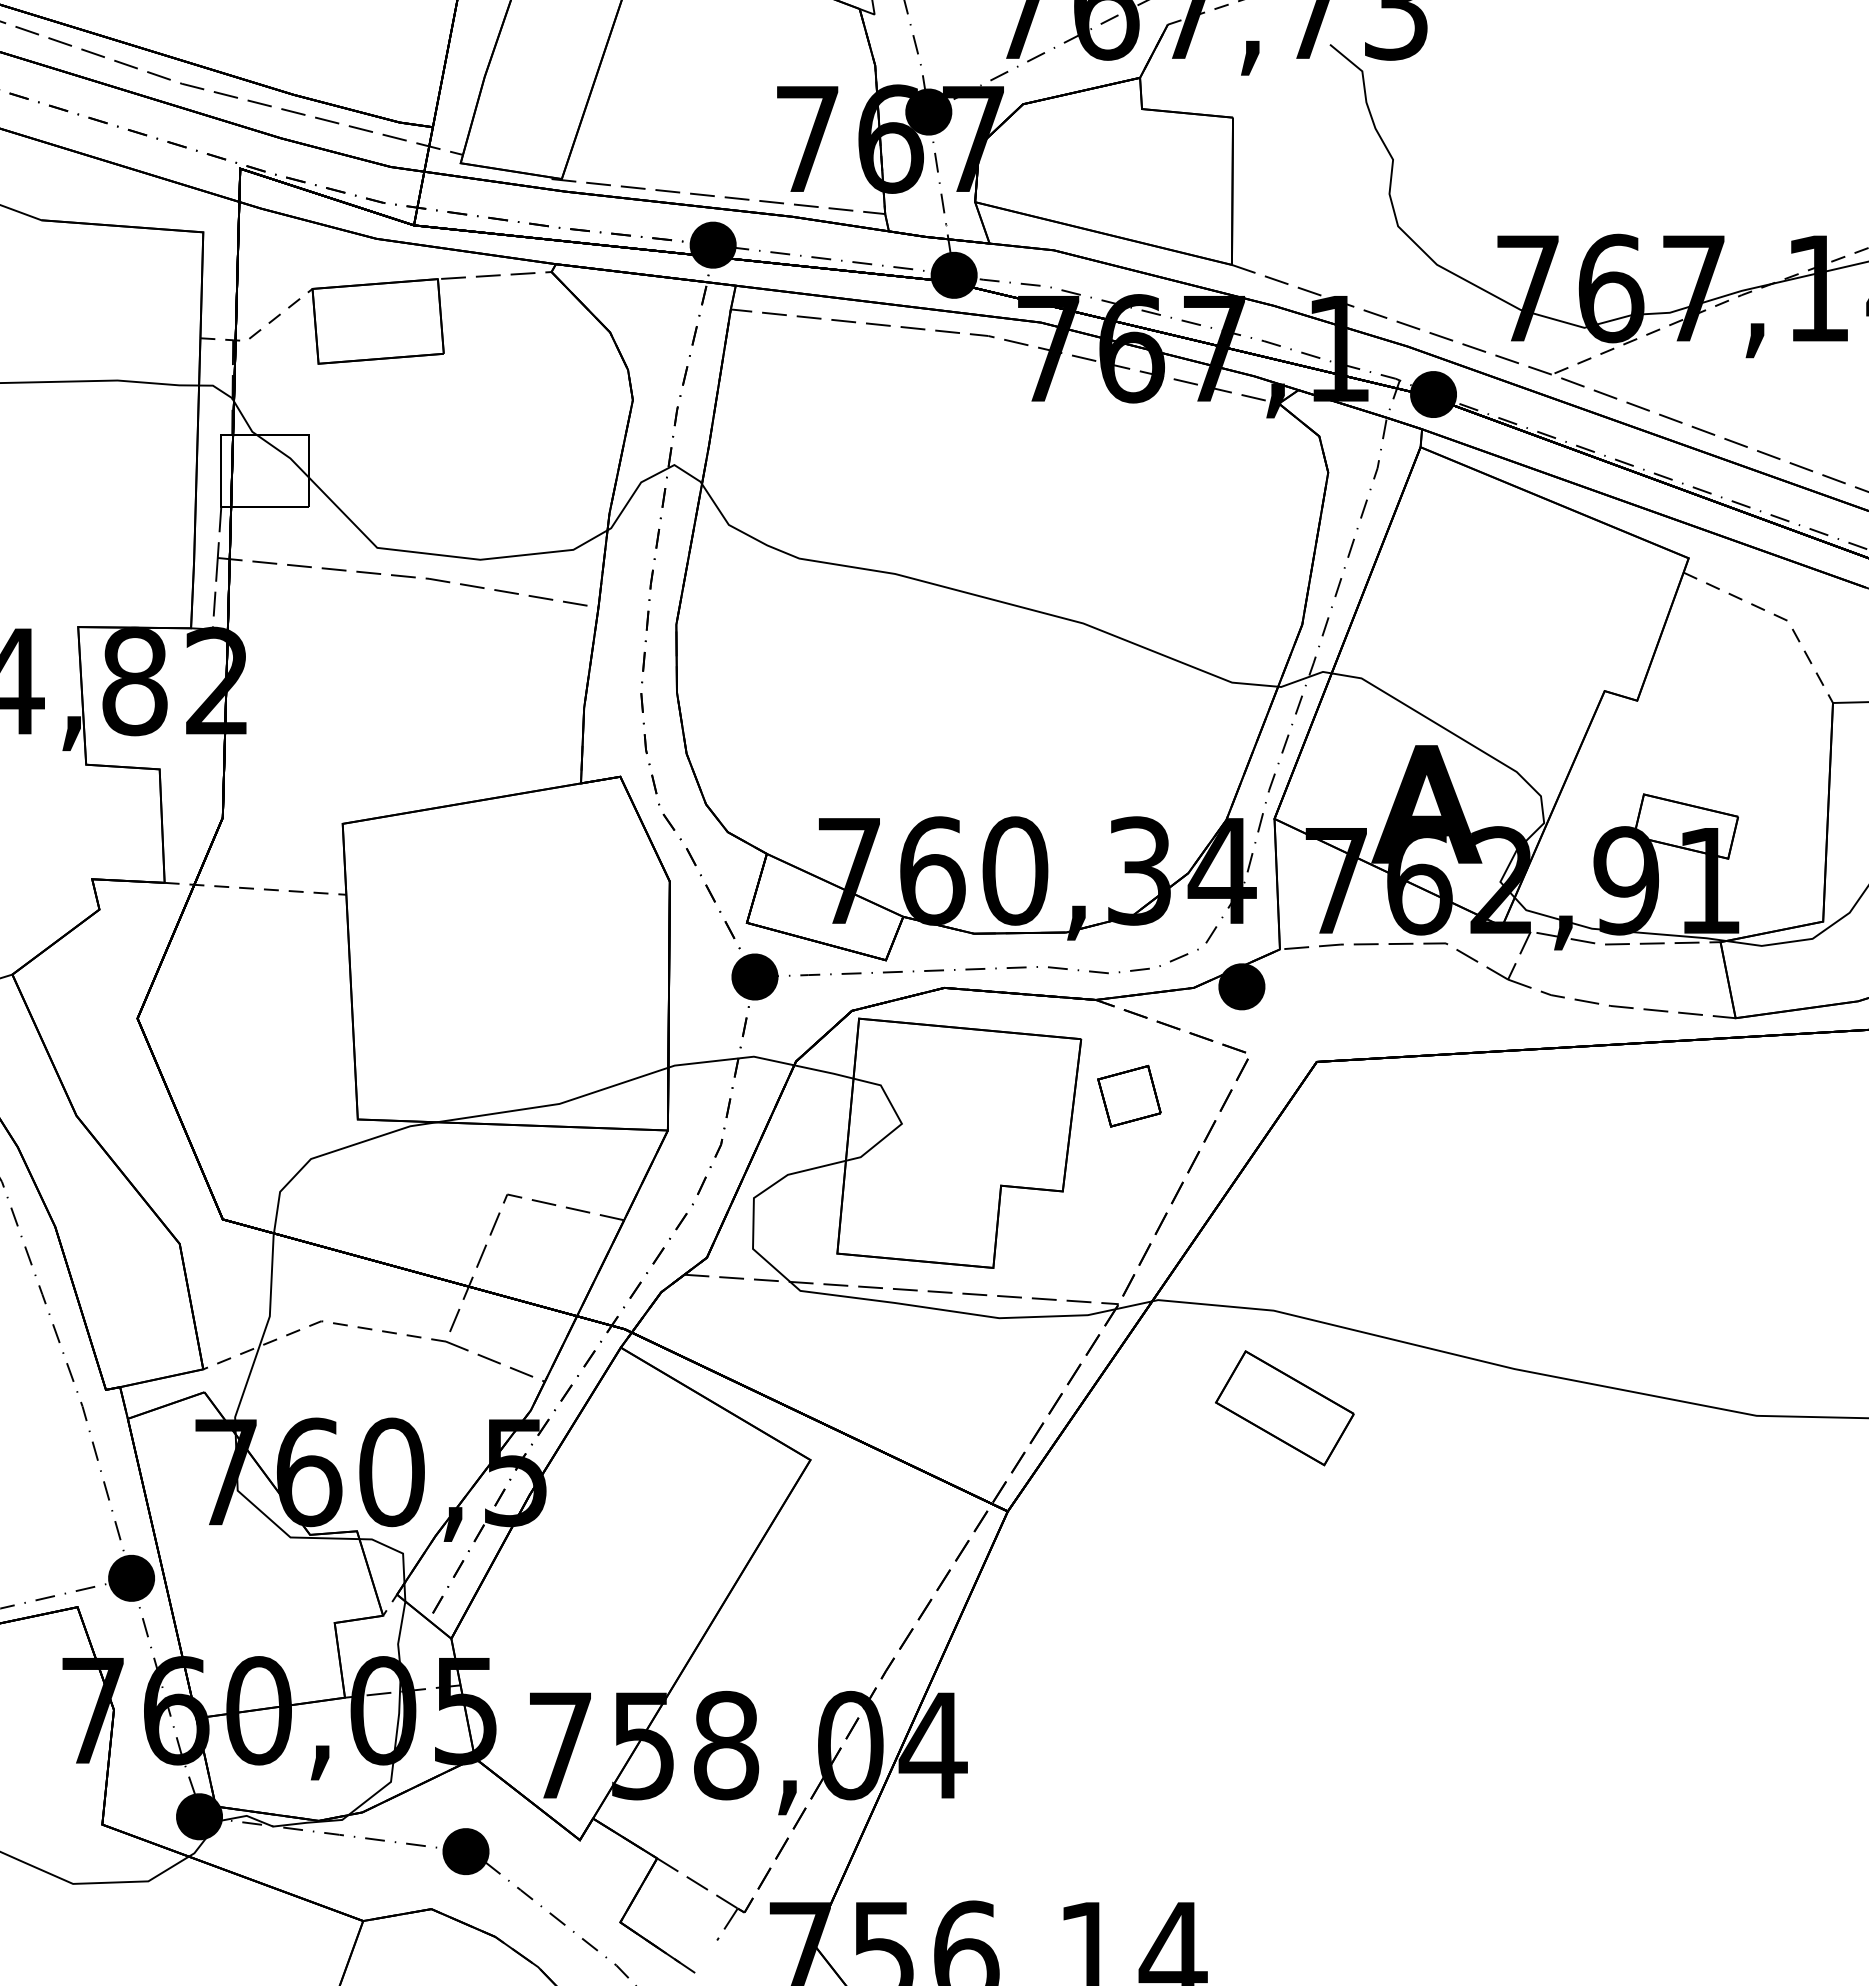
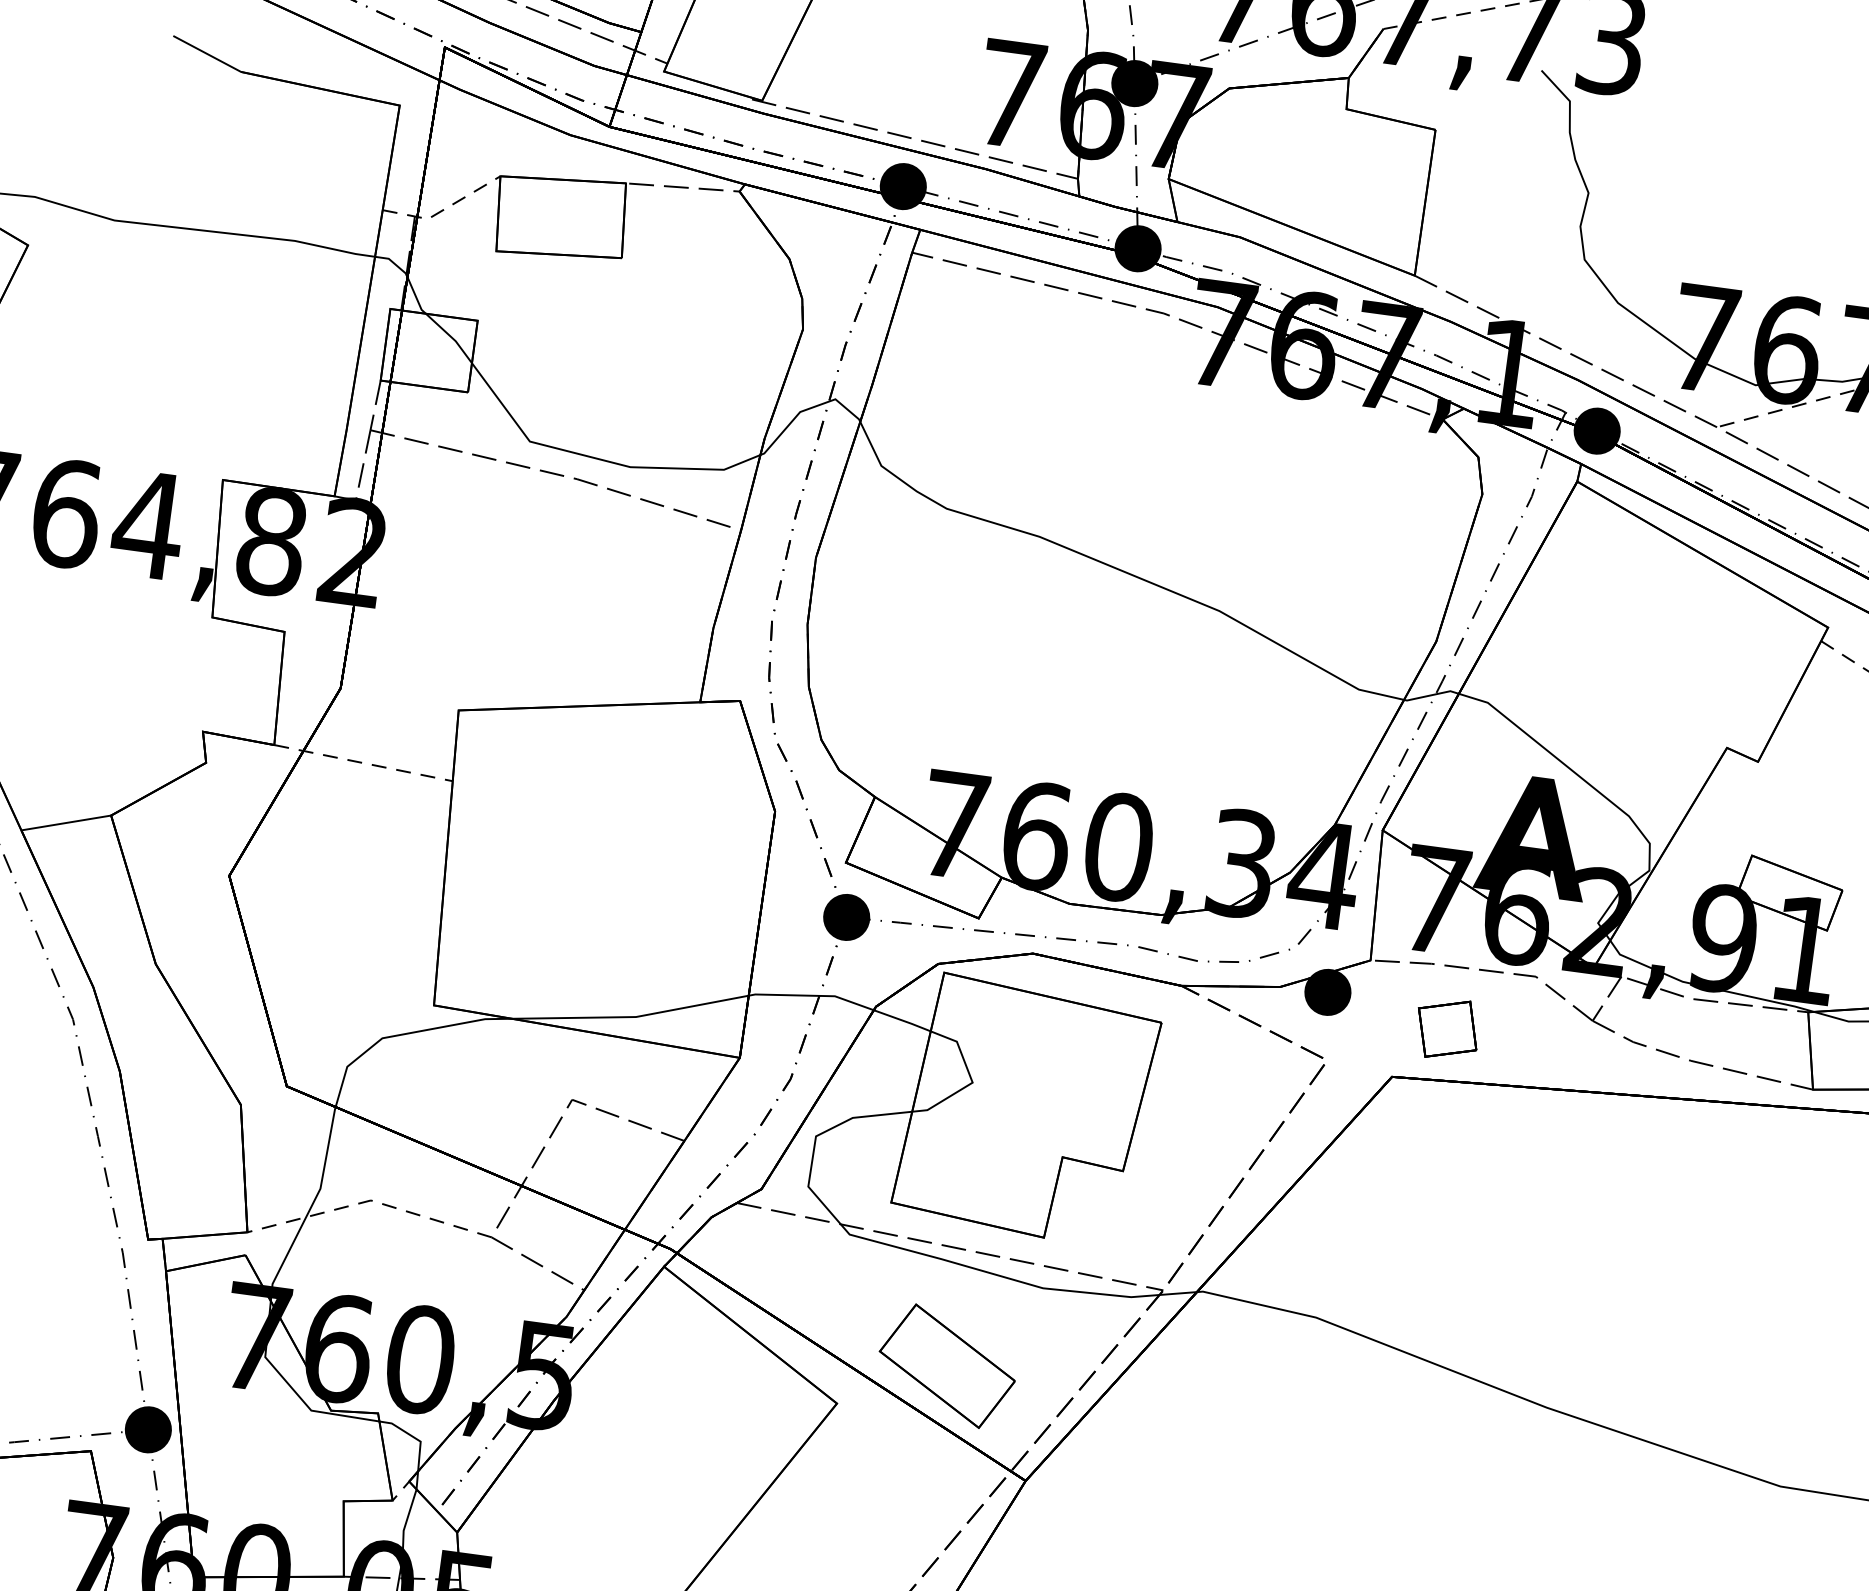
part: (1129, 1095) -> (1447, 1028), moved
part: (1284, 1408) -> (946, 1366), moved

